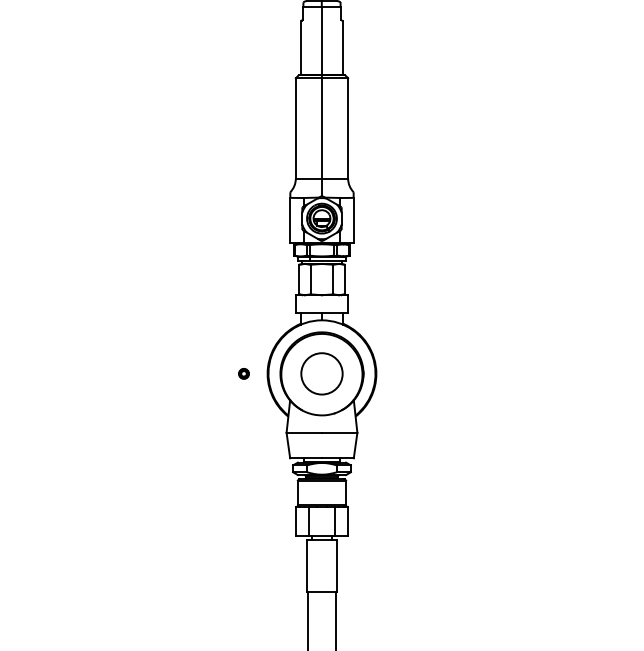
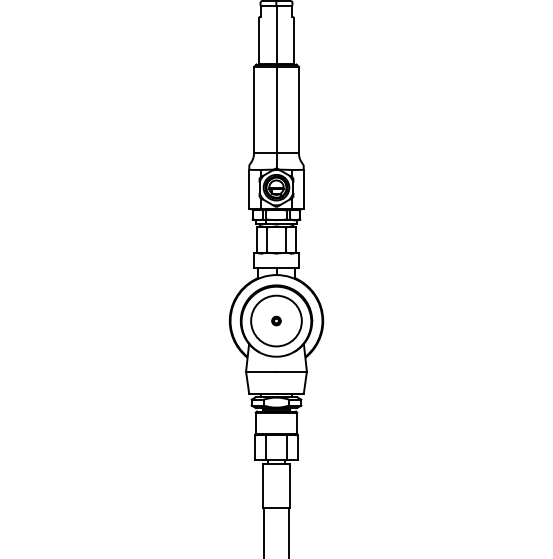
part: (244, 373) -> (276, 320), moved
circle: (322, 373) -> (276, 320), size x1.43

